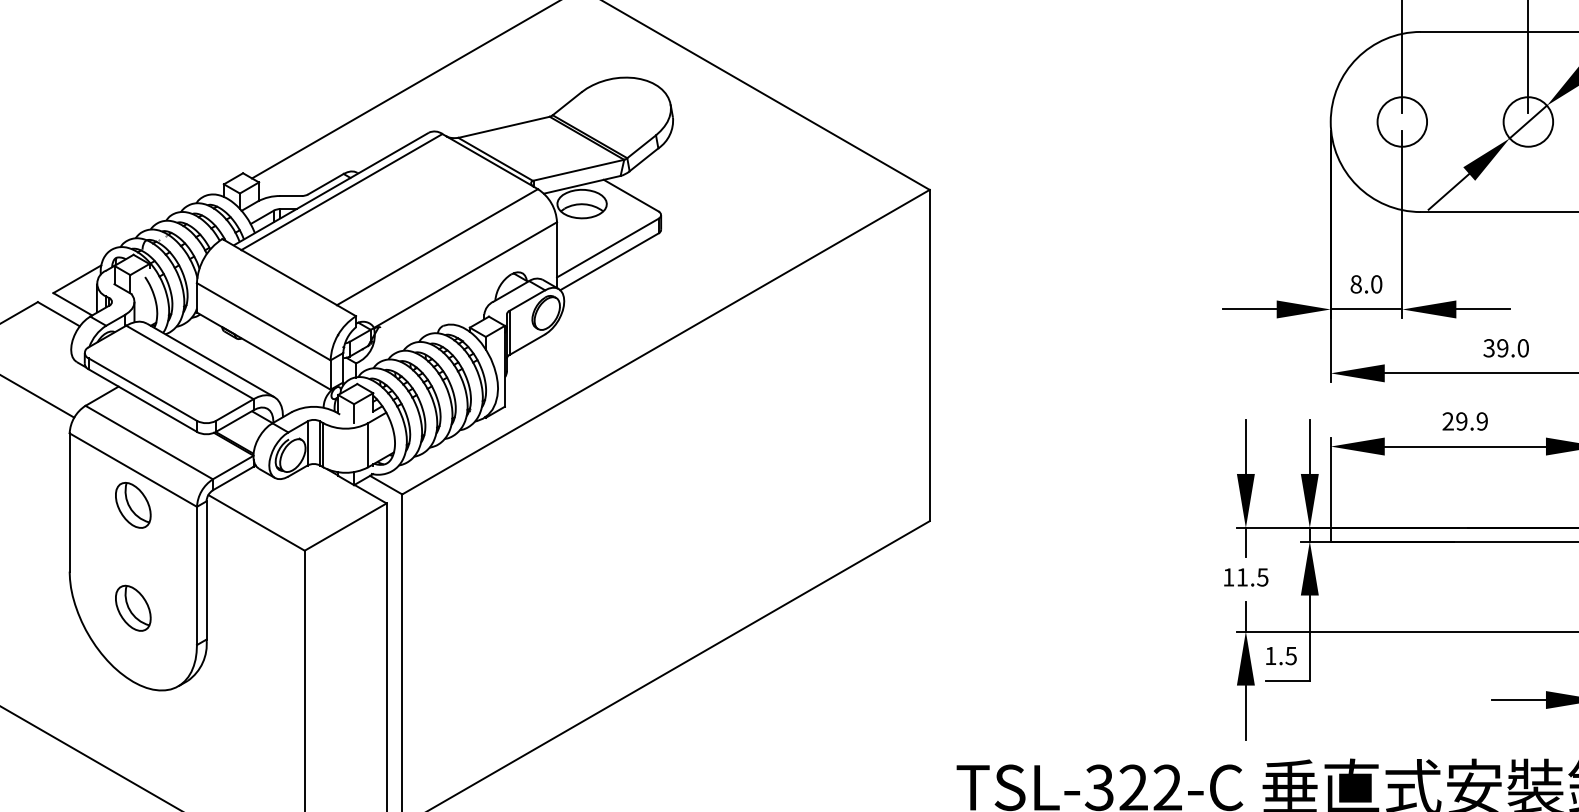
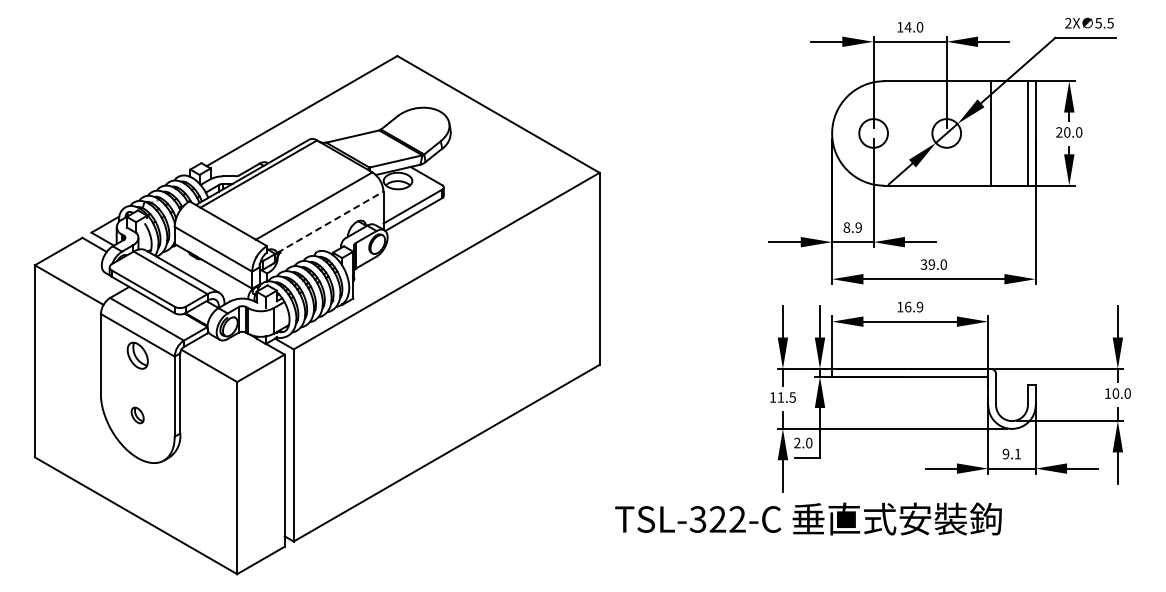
line: (465, 273) -> (330, 221), solid -> dashed
text: (1376, 284) -> (858, 227), 8.0 -> 8.9
text: (1455, 420) -> (904, 306), 29.9 -> 16.9
part: (132, 608) -> (137, 415), size x0.6
text: (1281, 654) -> (803, 442), 1.5 -> 2.0

